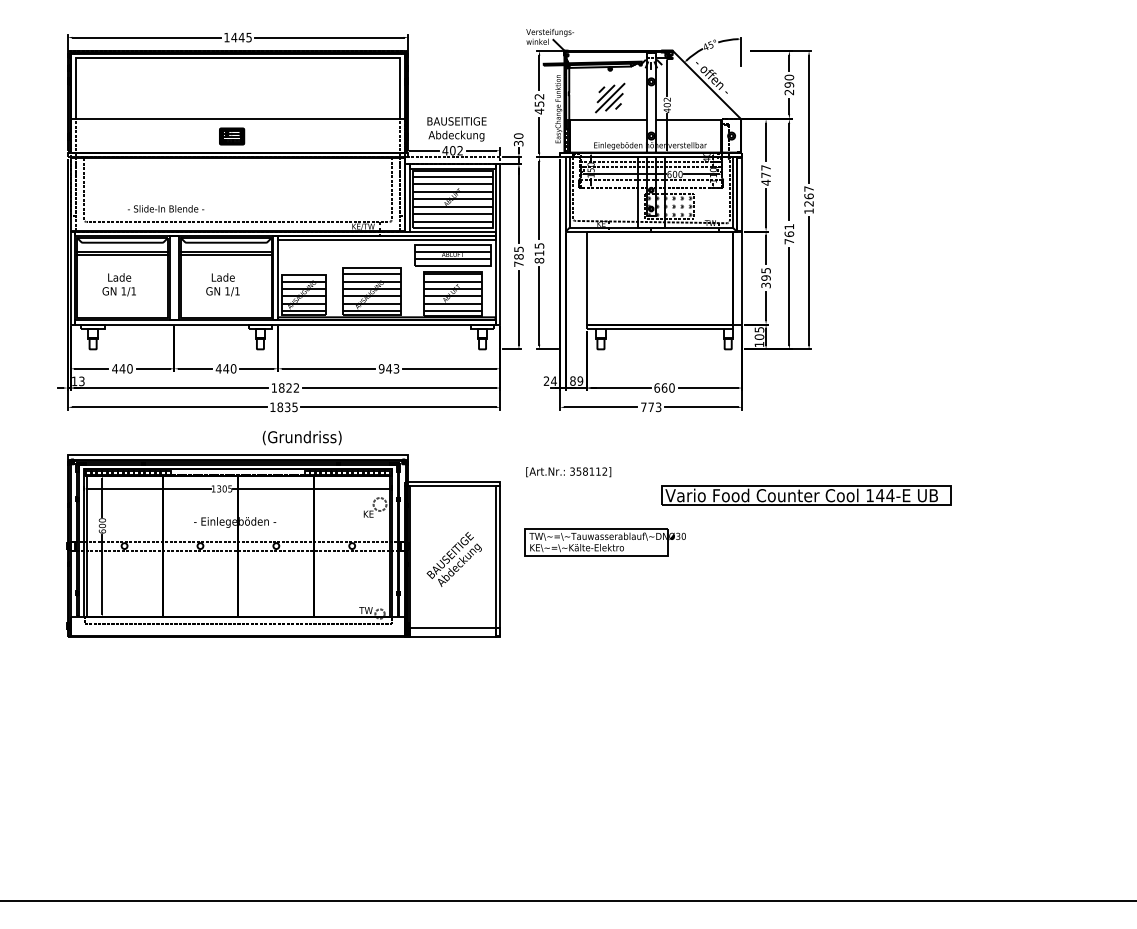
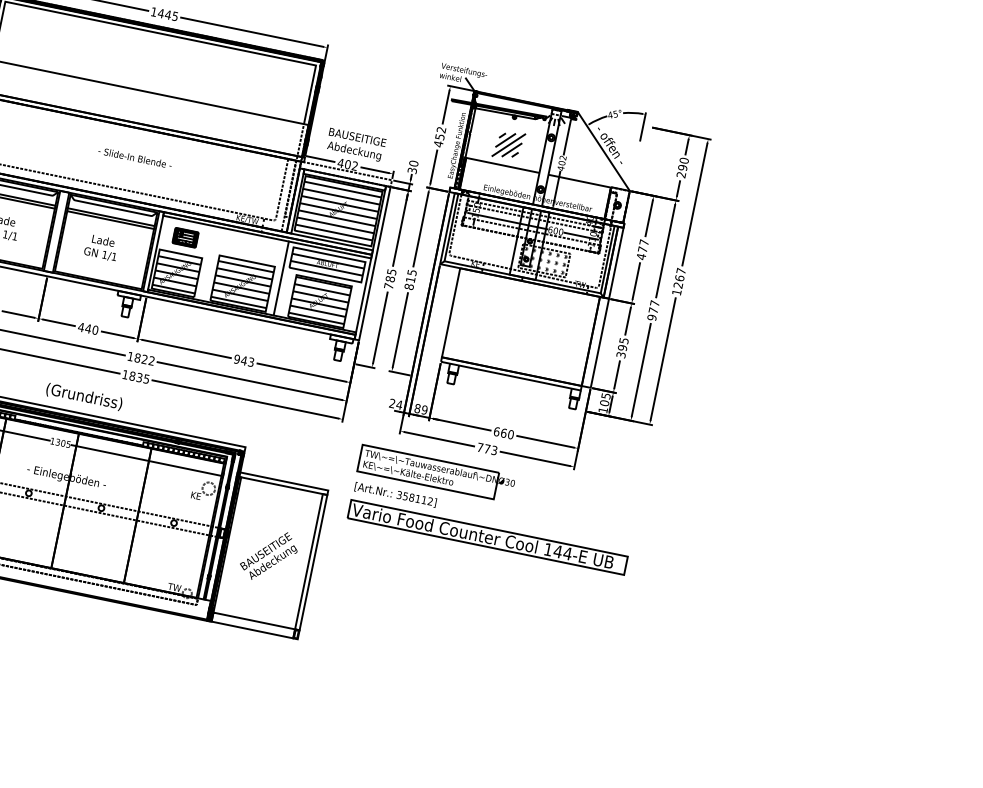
part: (232, 136) -> (186, 237), moved
text: (166, 208) -> (135, 157), moved
text: (789, 234) -> (653, 310), 761 -> 977
line: (409, 278) -> (281, 278), added
text: (301, 437) -> (83, 396), moved
part: (806, 495) -> (487, 537), moved
part: (604, 542) -> (435, 473), moved

